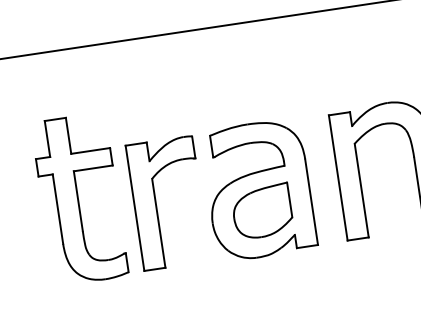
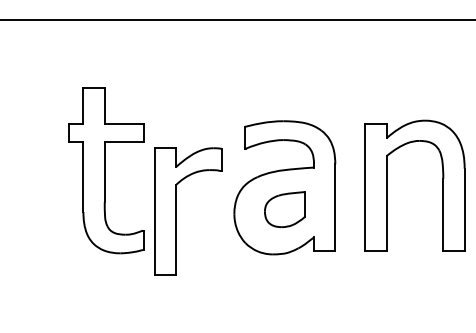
part: (156, 205) -> (176, 211), moved
part: (261, 211) -> (284, 209), size x0.7

